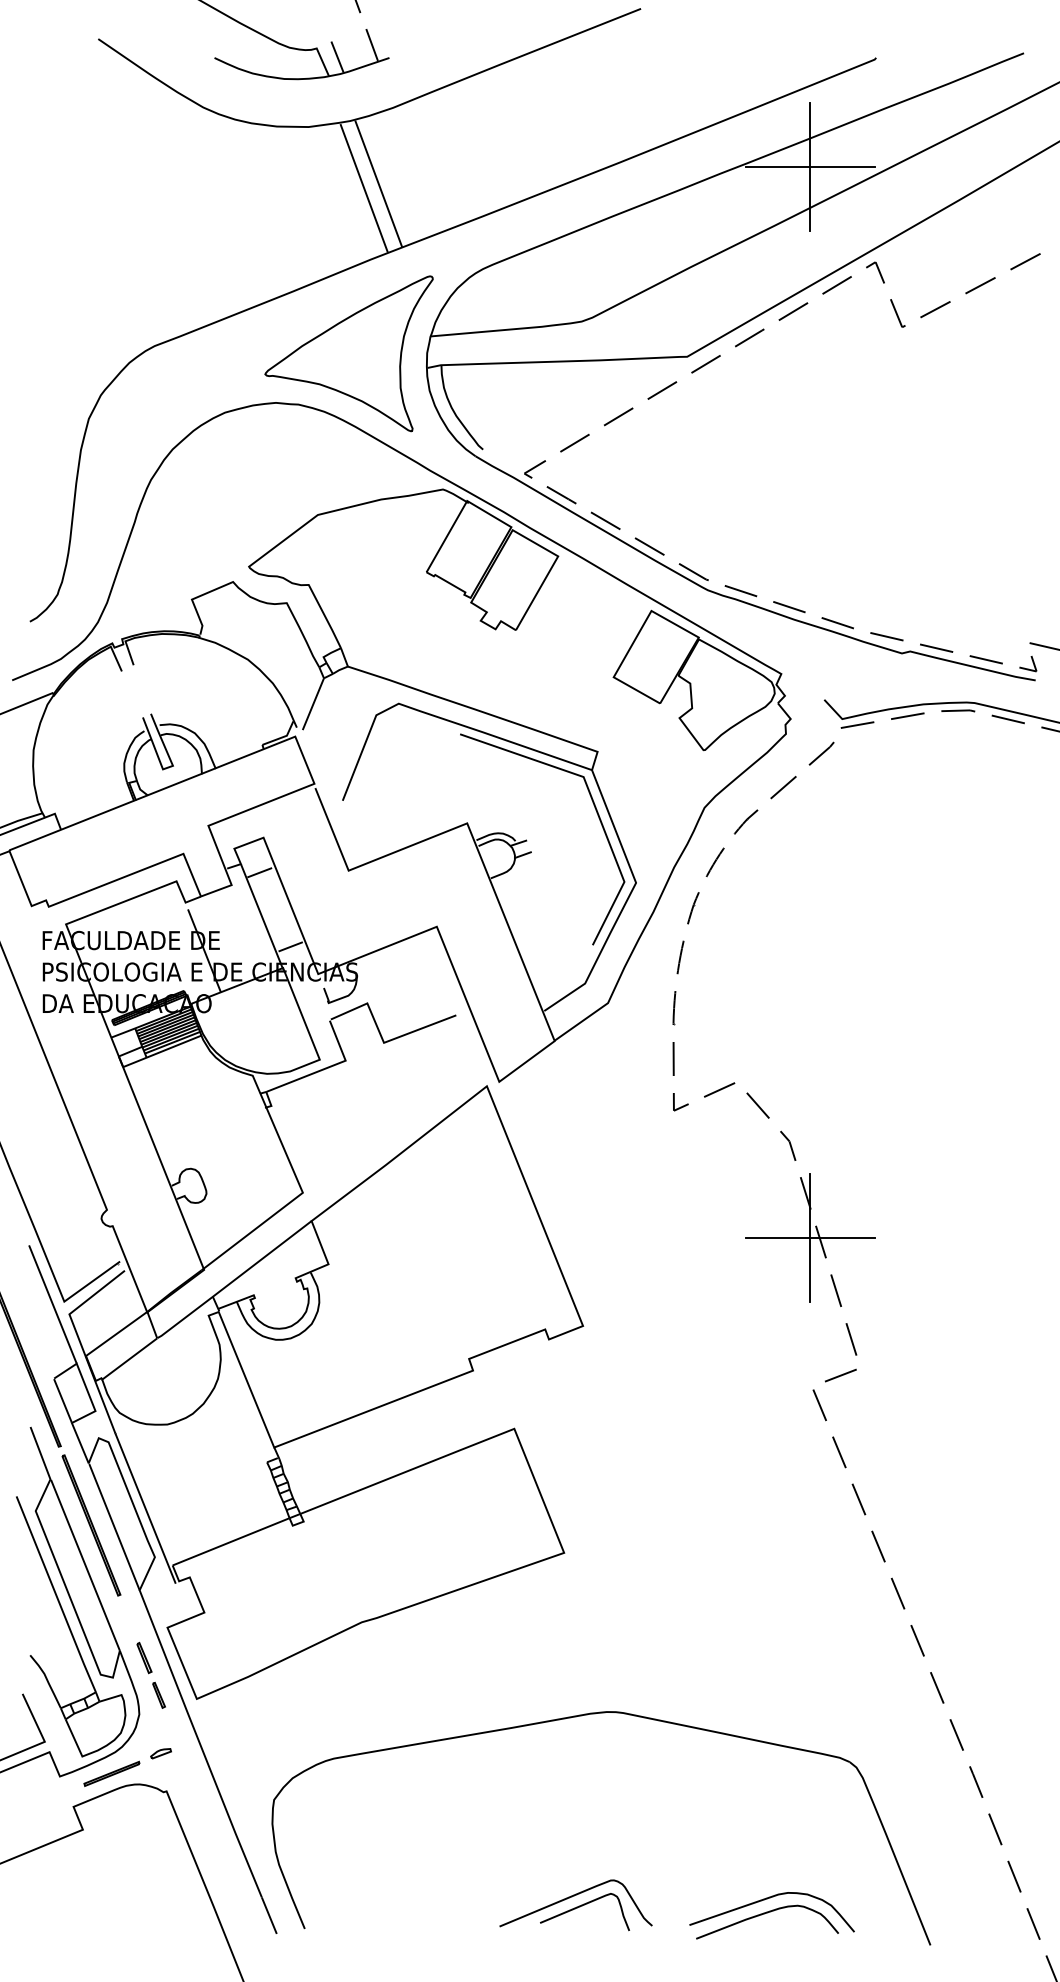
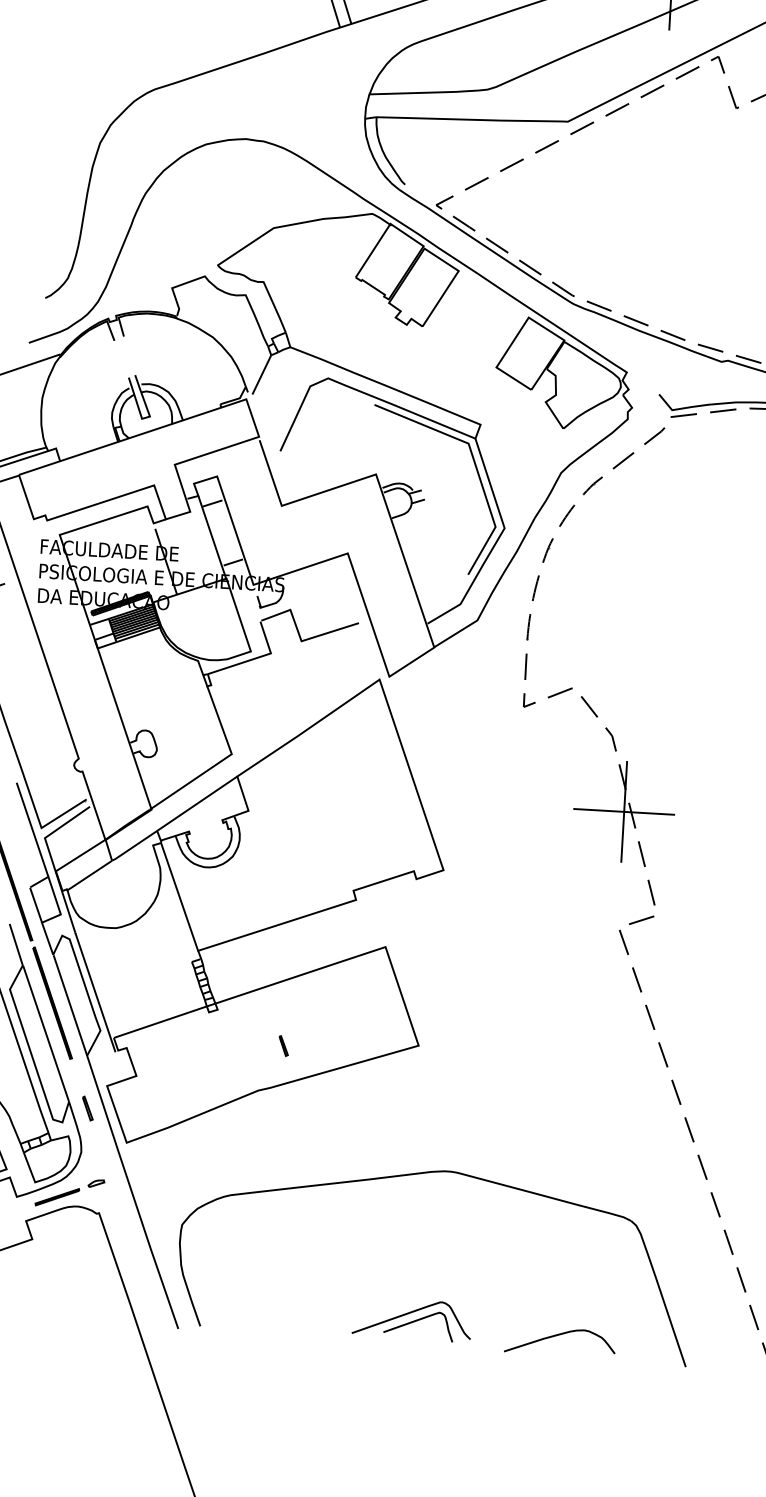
part: (348, 353) -> (304, 103), removed
part: (158, 1694) -> (283, 1045), moved
curve: (767, 1899) -> (561, 1324), removed

